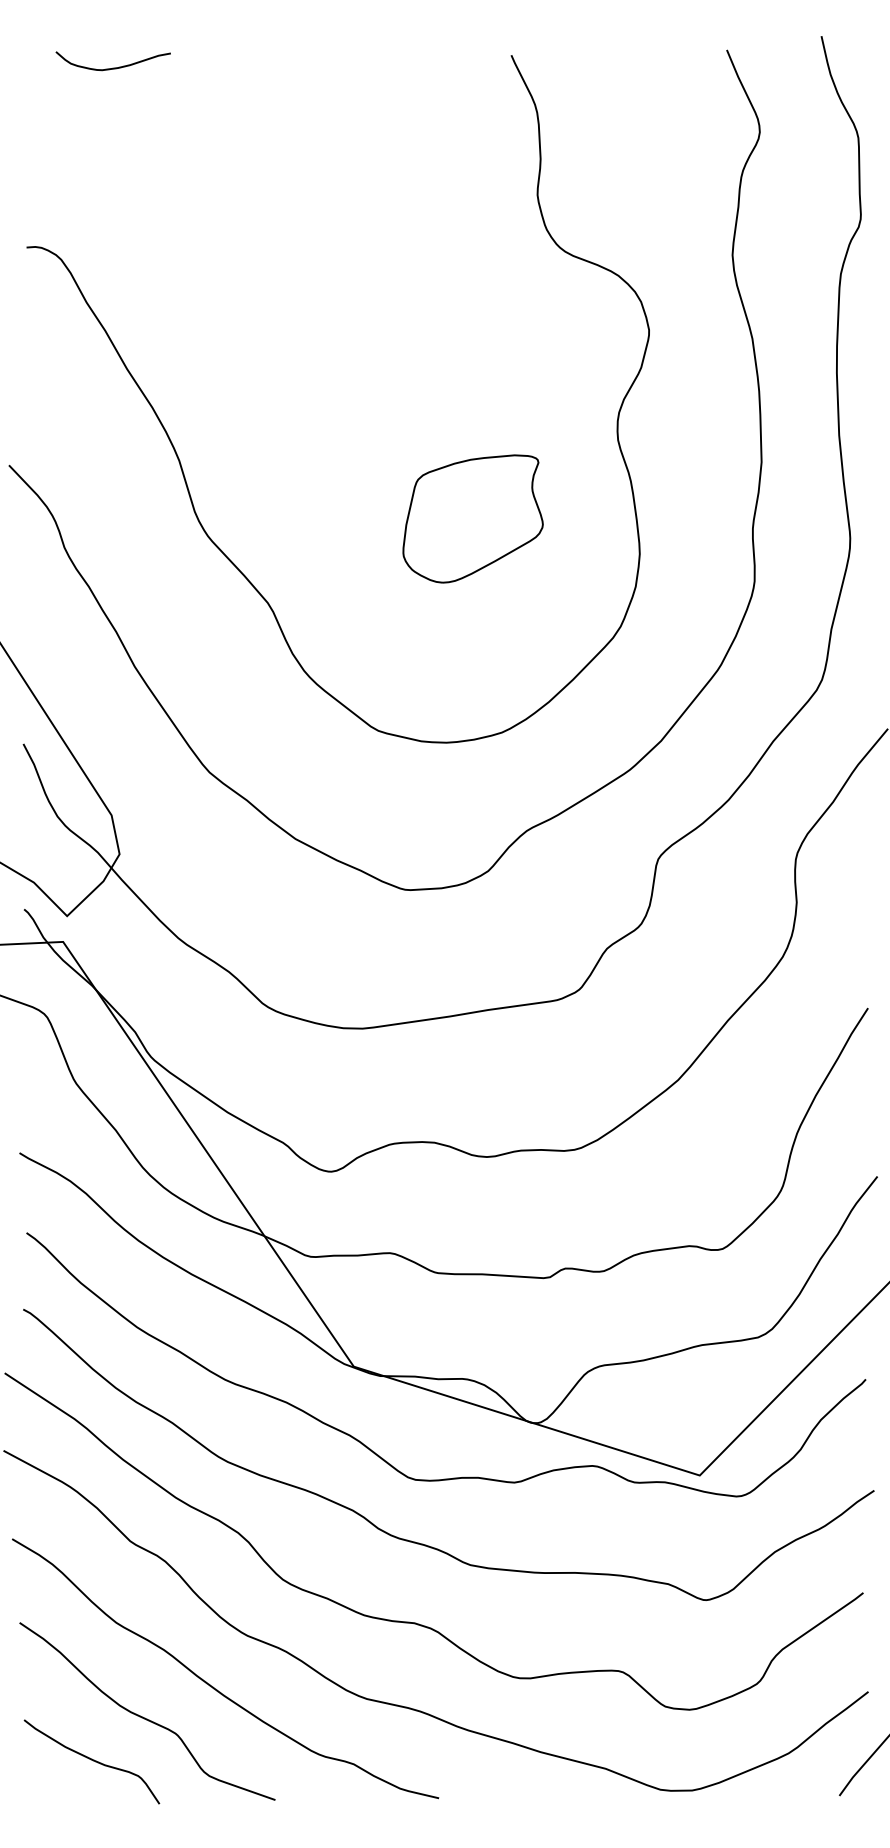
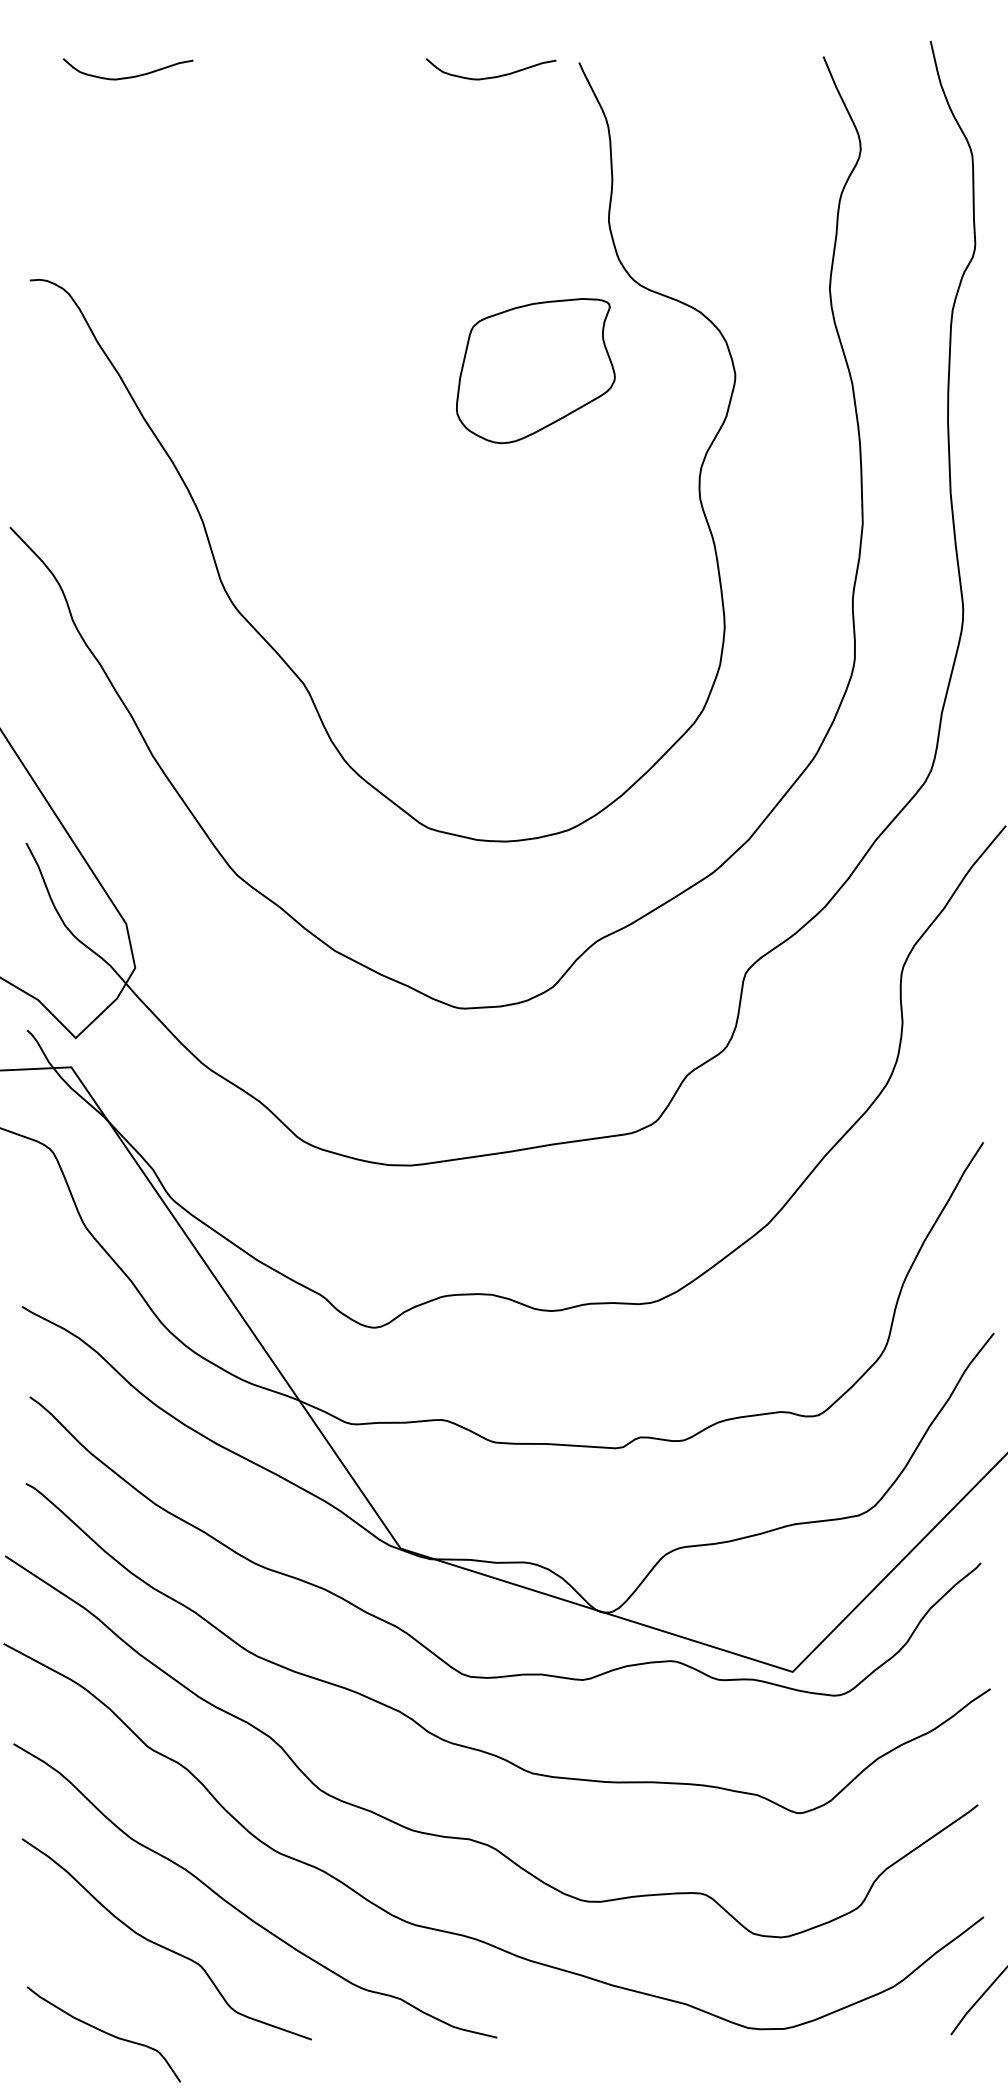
curve: (433, 67) -> (491, 76), added
part: (472, 519) -> (535, 371), moved
curve: (92, 1761) -> (104, 2033), moved

